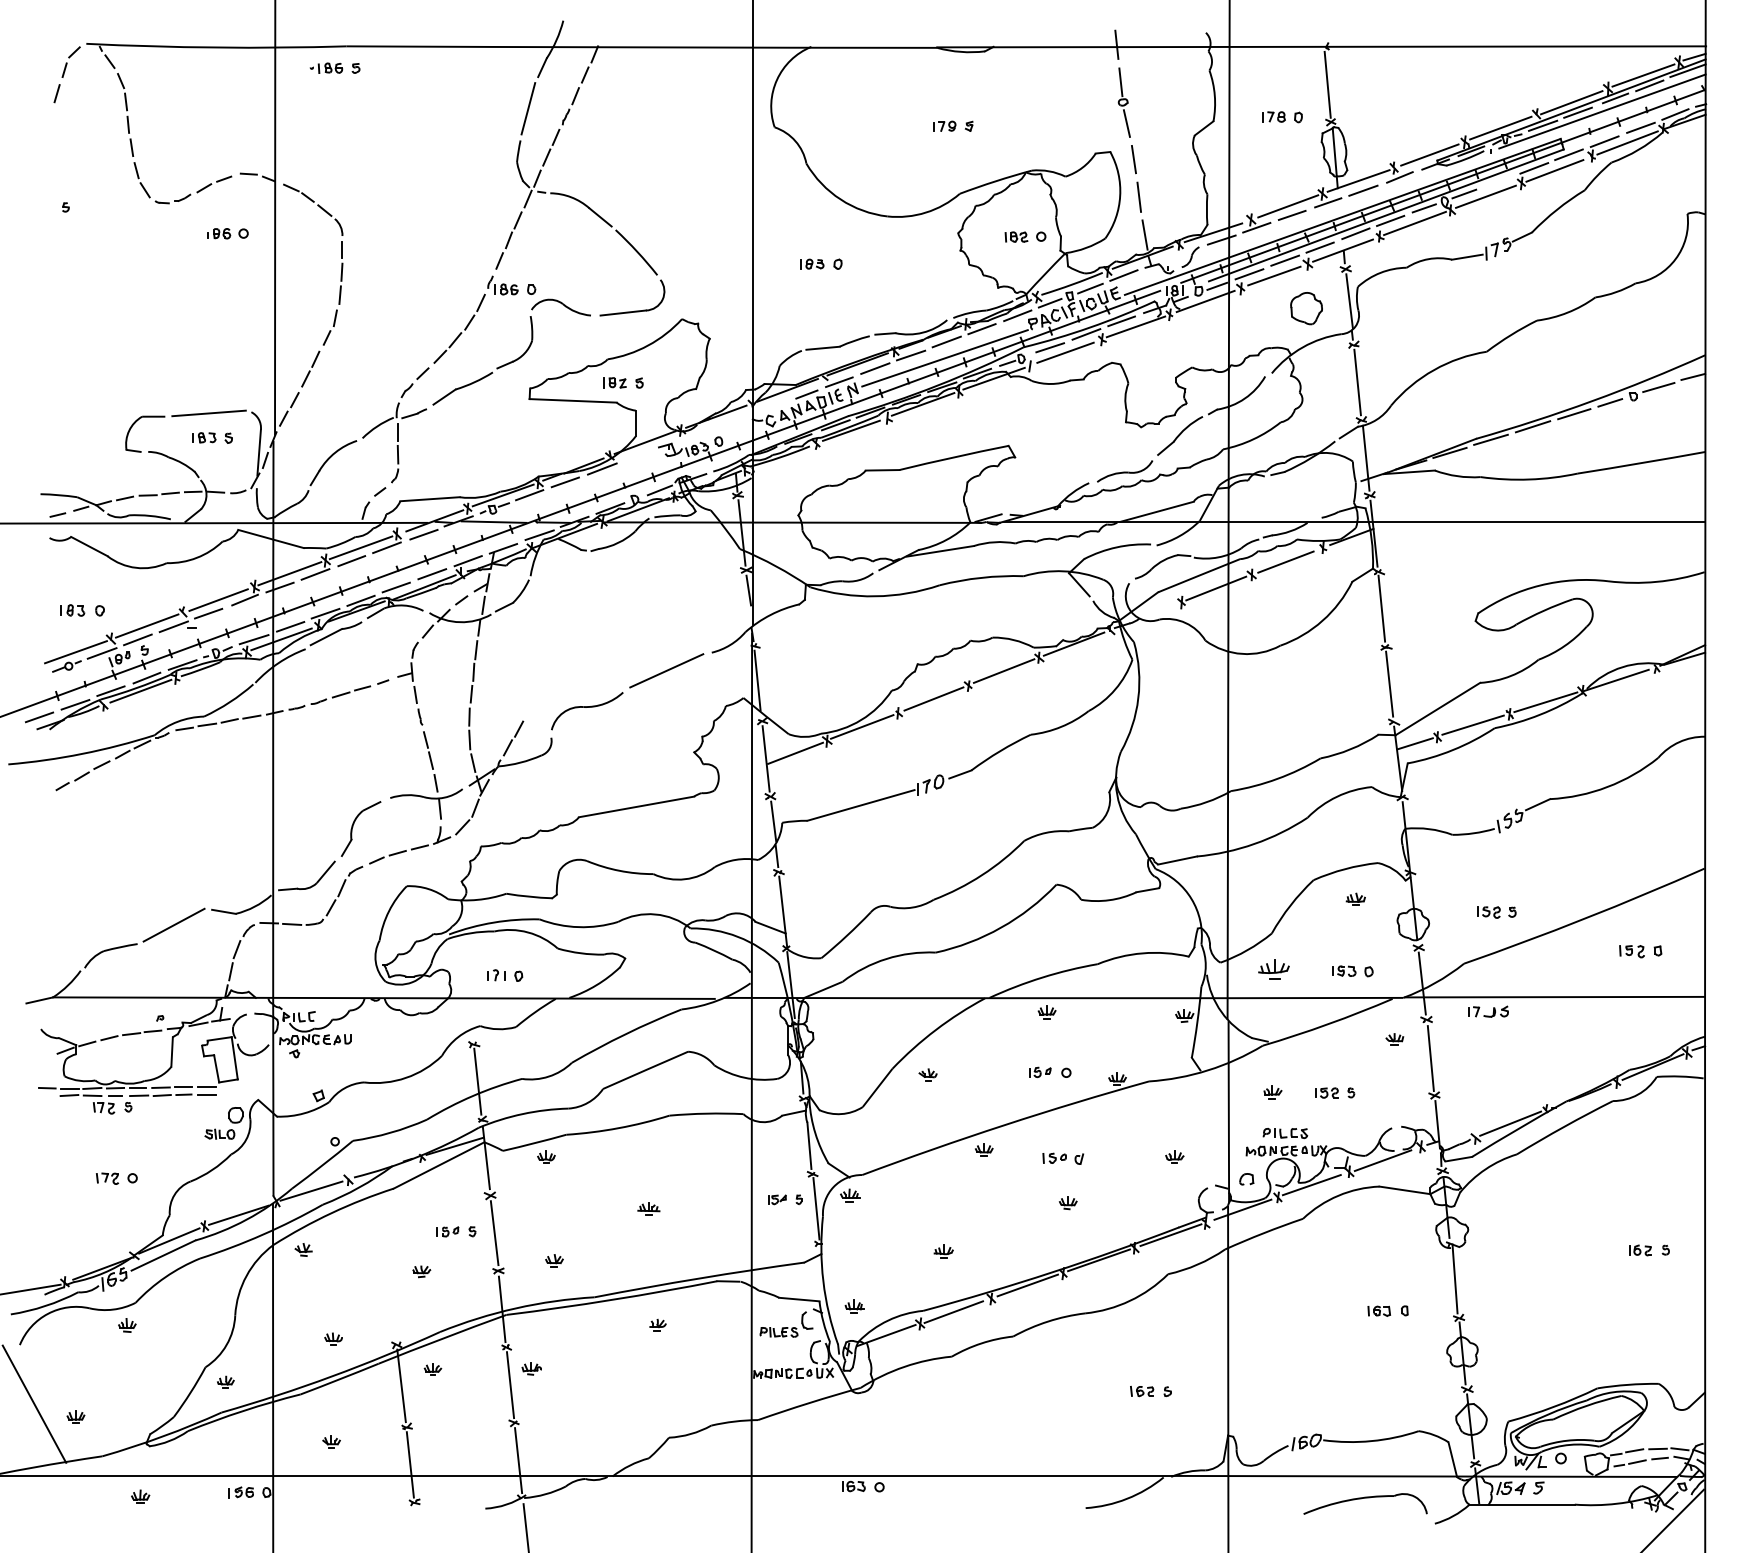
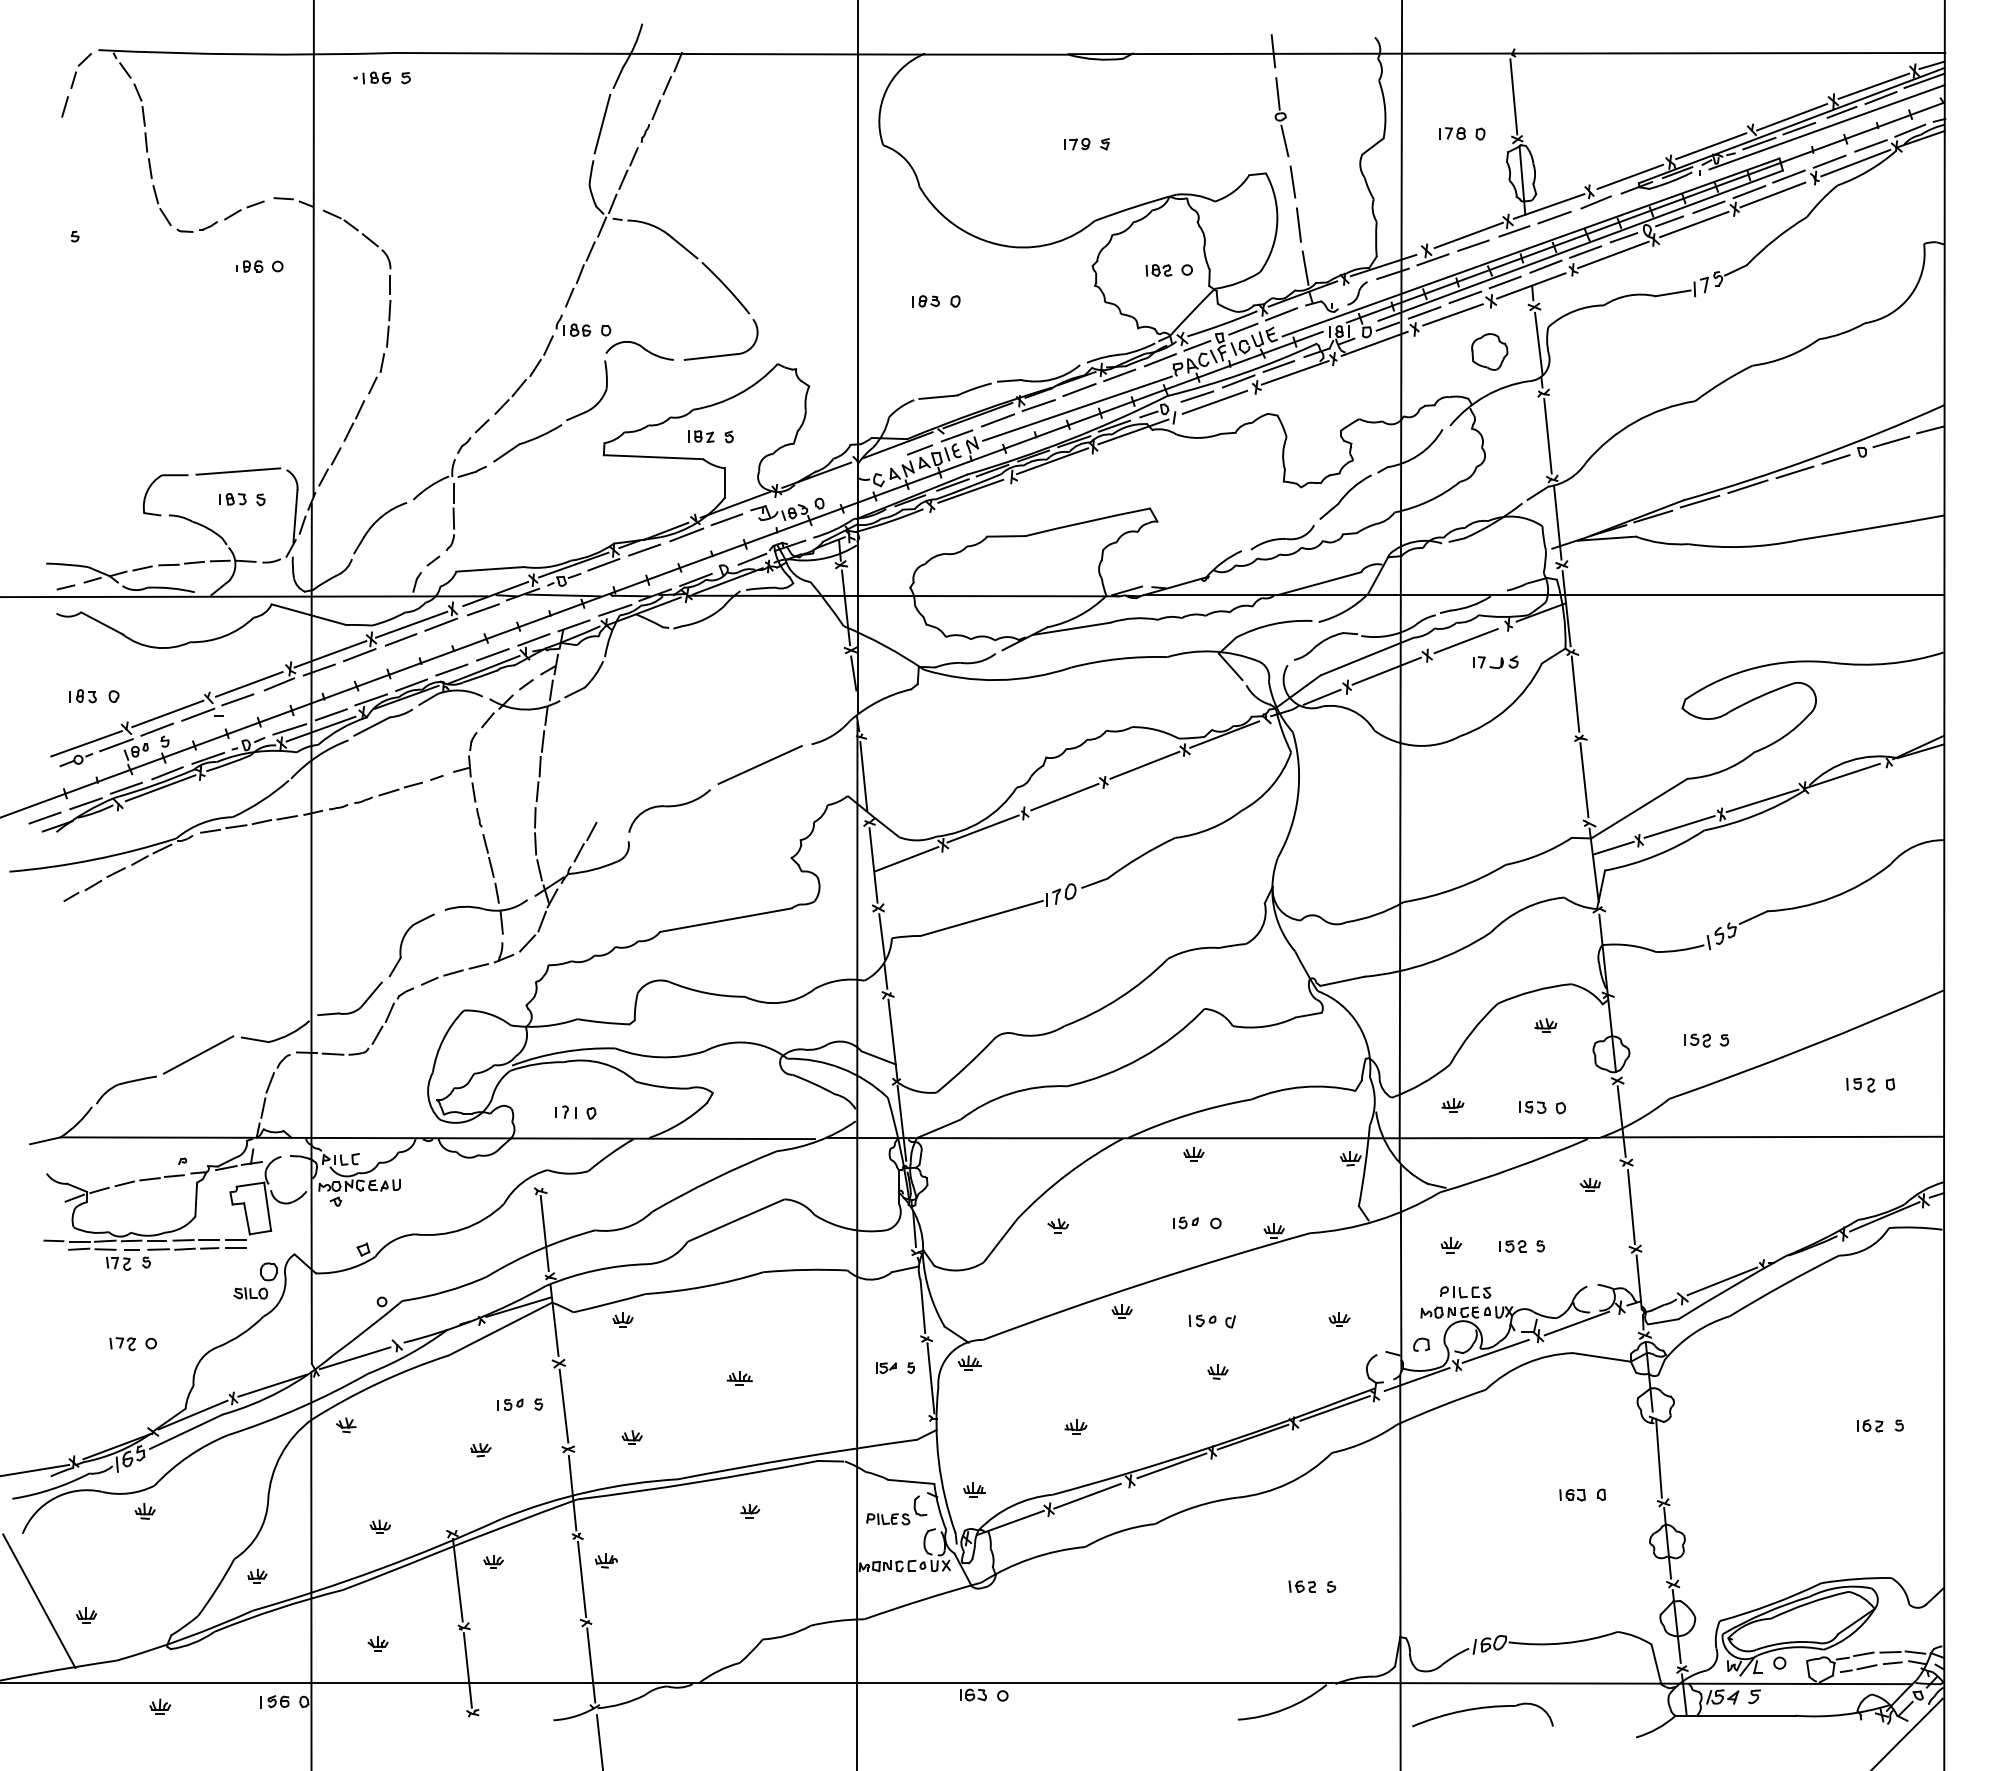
line: (1498, 181) -> (1708, 207), added
line: (637, 455) -> (726, 519), added
line: (1159, 610) -> (1322, 696), added
part: (1274, 969) -> (1453, 1105), size x0.62
part: (1488, 1011) -> (1495, 662), moved
part: (1365, 1503) -> (1482, 1714), moved

